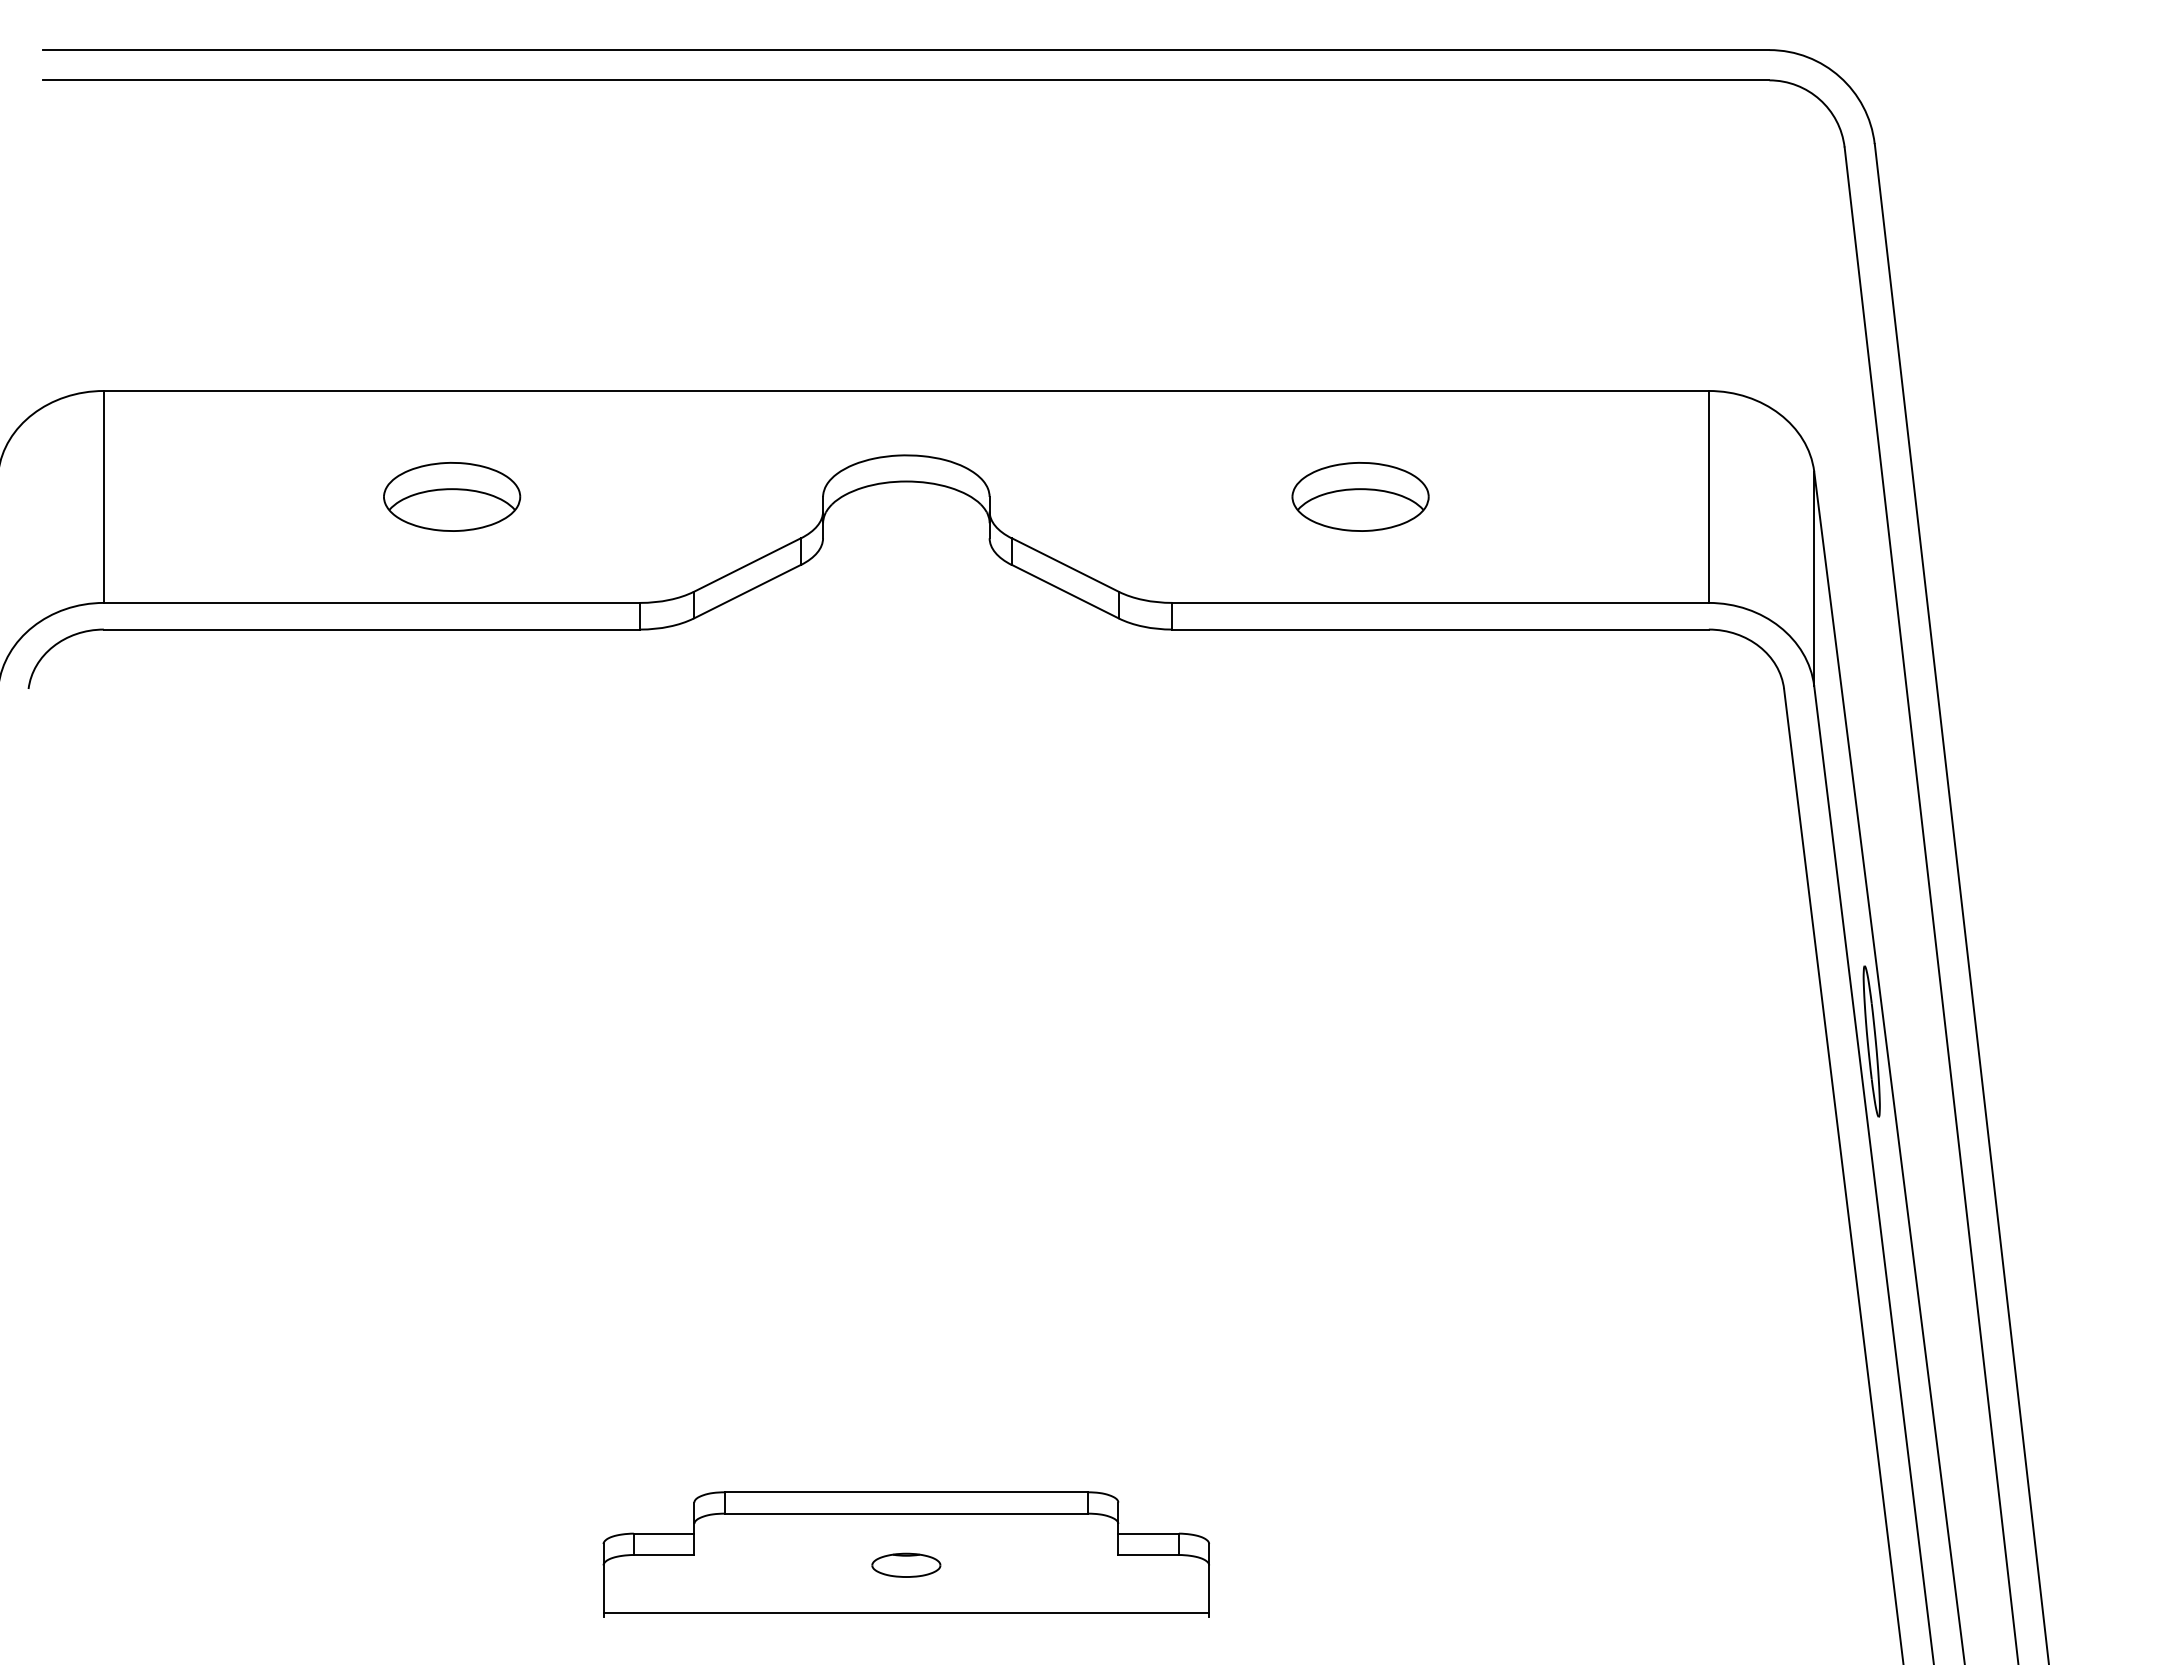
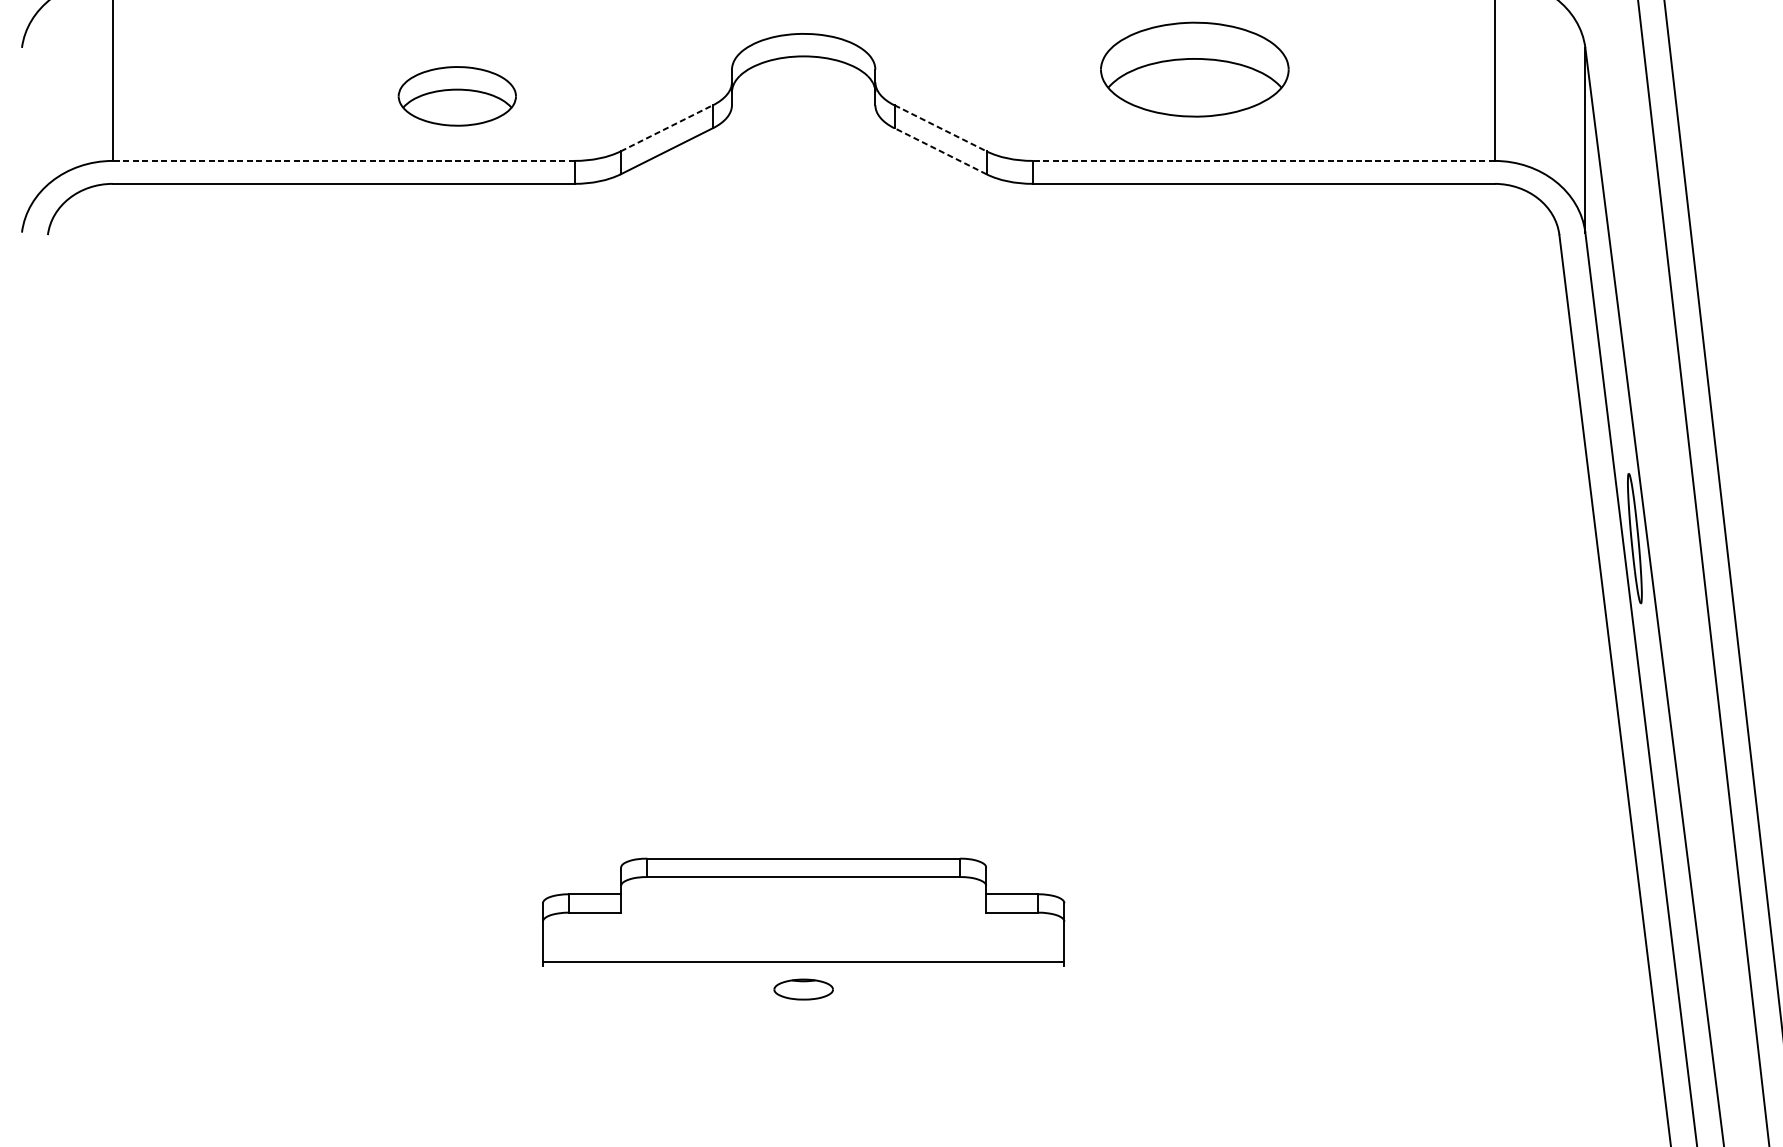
part: (452, 496) -> (457, 95), moved
part: (1360, 496) -> (1194, 69), size x1.6
line: (747, 565) -> (666, 128), solid -> dashed
line: (1065, 565) -> (940, 128), solid -> dashed
line: (1065, 591) -> (940, 151), solid -> dashed
line: (371, 602) -> (343, 160), solid -> dashed
line: (1440, 602) -> (1263, 160), solid -> dashed
part: (905, 1554) -> (802, 912), moved

